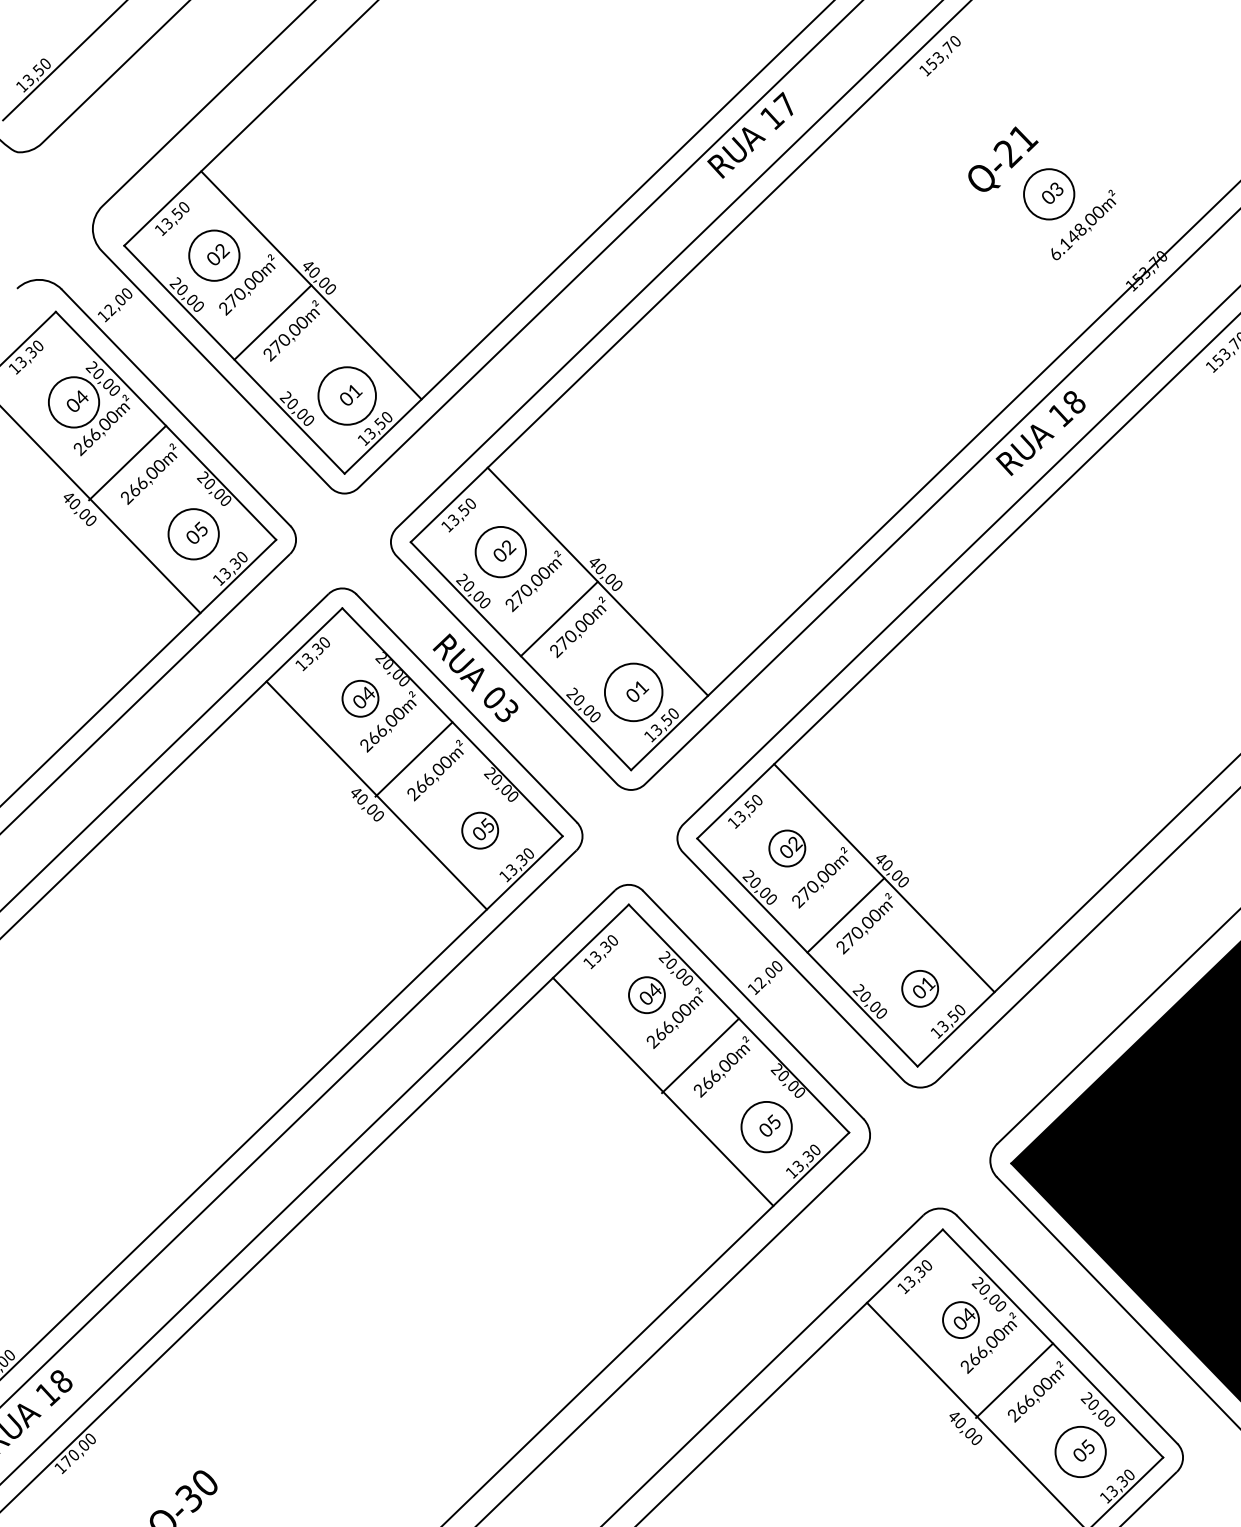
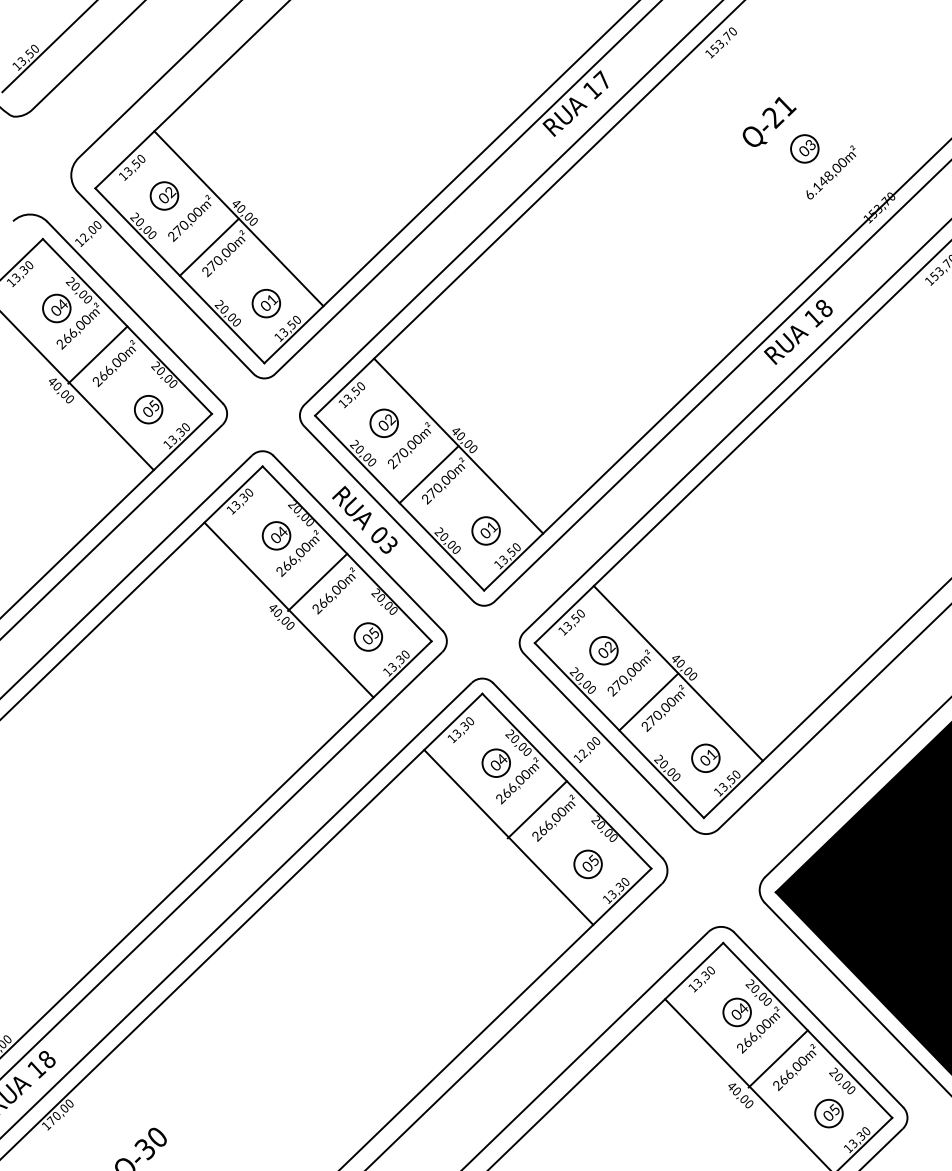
circle: (1048, 193) -> (804, 148), size x0.71
circle: (214, 255) -> (164, 195), size x0.71
circle: (347, 395) -> (266, 303), size x0.62
circle: (73, 402) -> (56, 308), size x0.71
circle: (193, 534) -> (148, 409), size x0.71
circle: (501, 552) -> (384, 423), size x0.71
circle: (632, 691) -> (485, 530), size x0.62
circle: (765, 1127) -> (587, 864), size x0.71
circle: (1080, 1451) -> (828, 1113), size x0.71

